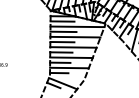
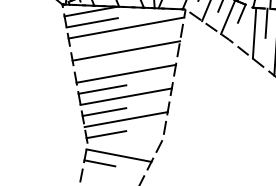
line: (63, 31) -> (98, 43), removed
line: (62, 41) -> (100, 65), removed

